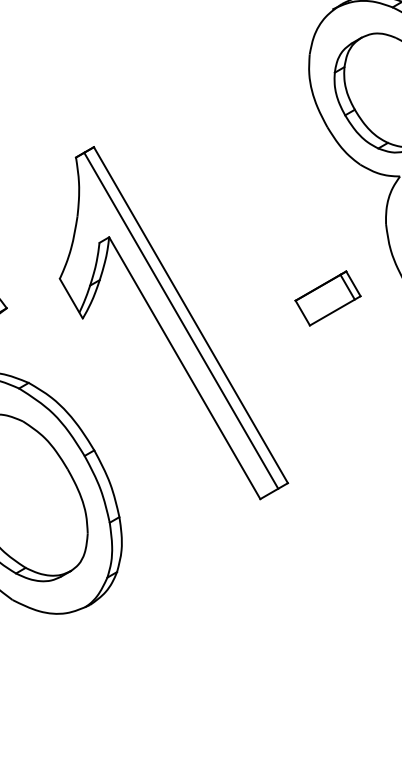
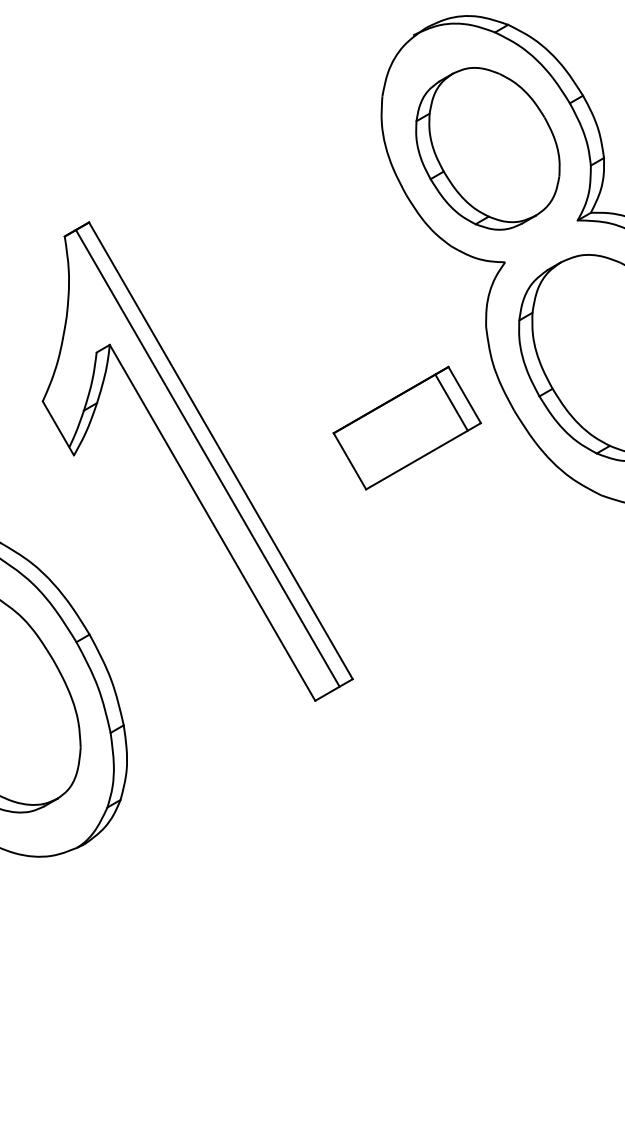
part: (328, 298) -> (407, 427), size x1.67

